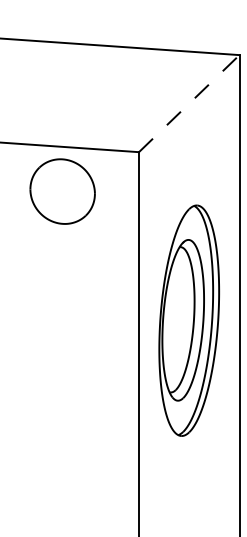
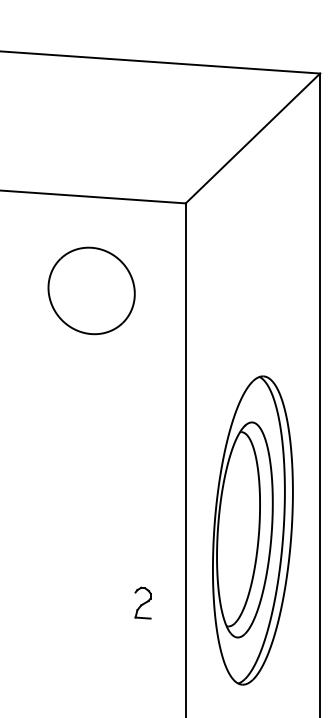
line: (189, 103) -> (253, 138), dashed -> solid
part: (62, 191) -> (91, 290), moved
part: (188, 320) -> (251, 530), moved
part: (106, 450) -> (142, 602), added

